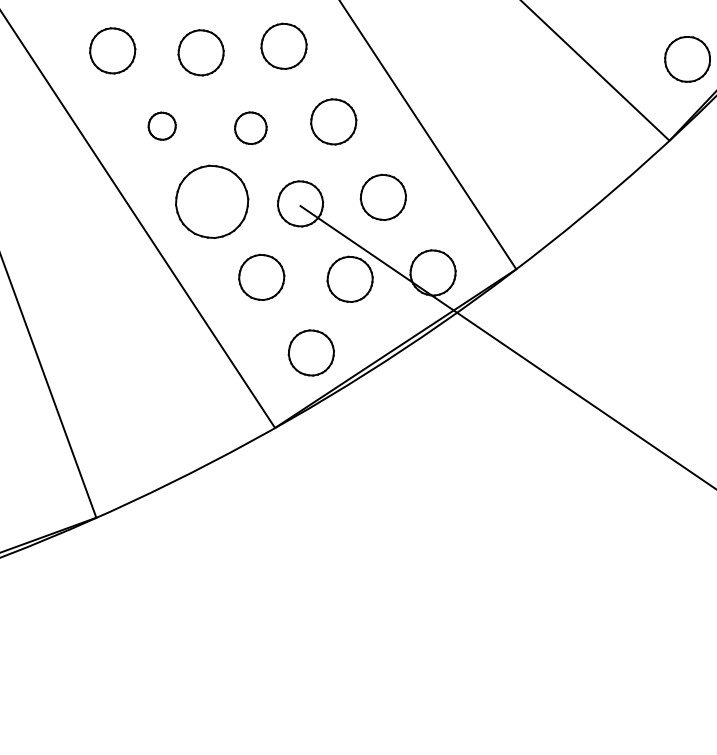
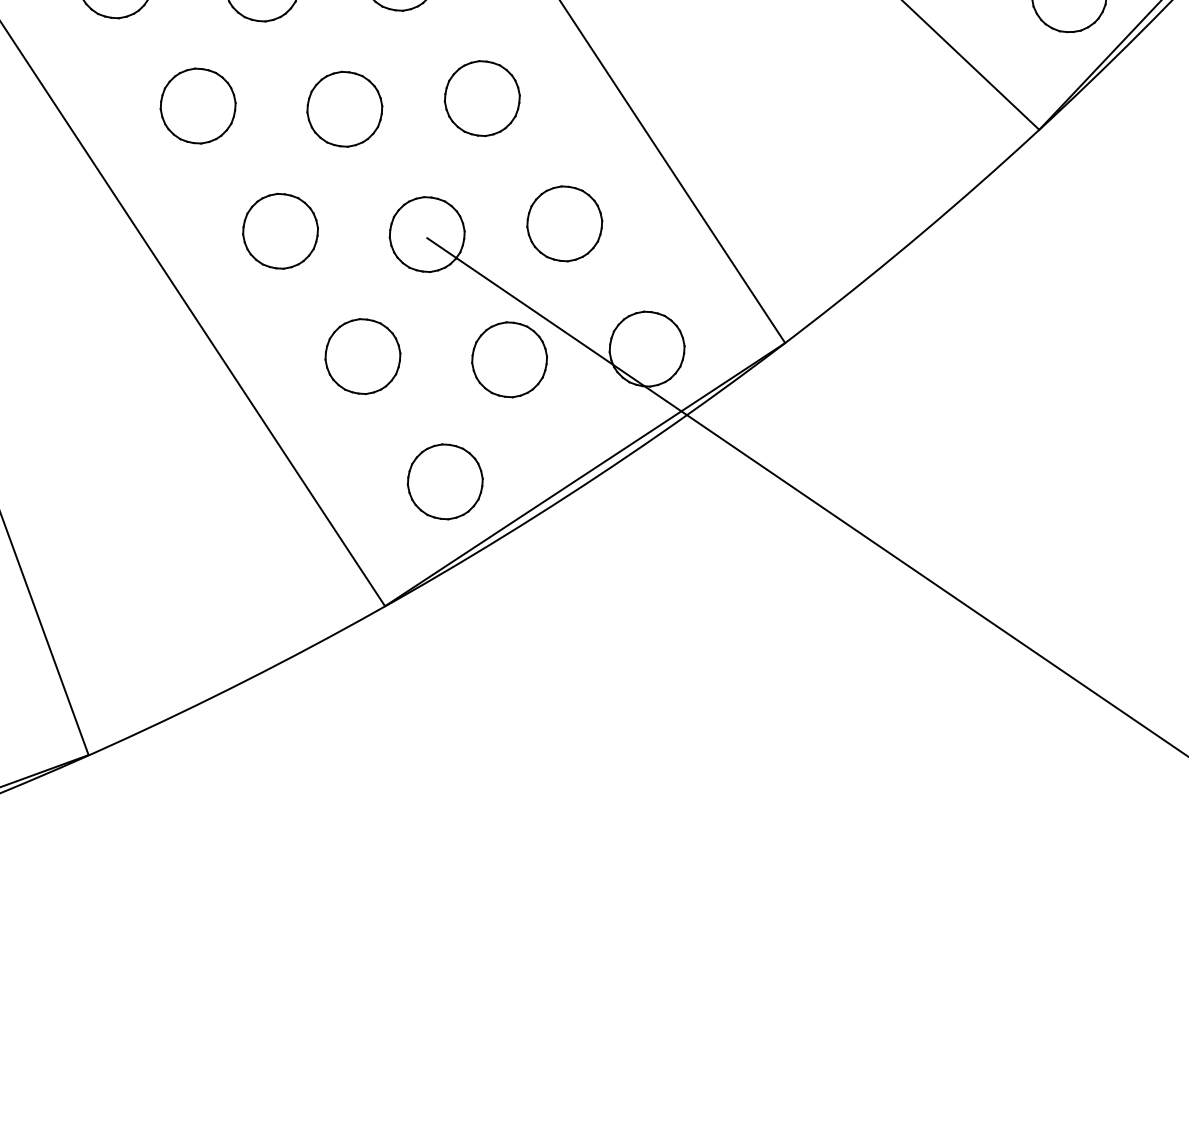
part: (161, 125) -> (196, 104), size x1.67
part: (250, 127) -> (344, 107), size x1.43
part: (211, 201) -> (279, 230), size x0.62

